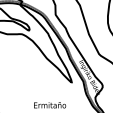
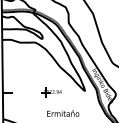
part: (38, 84) -> (51, 92), added

